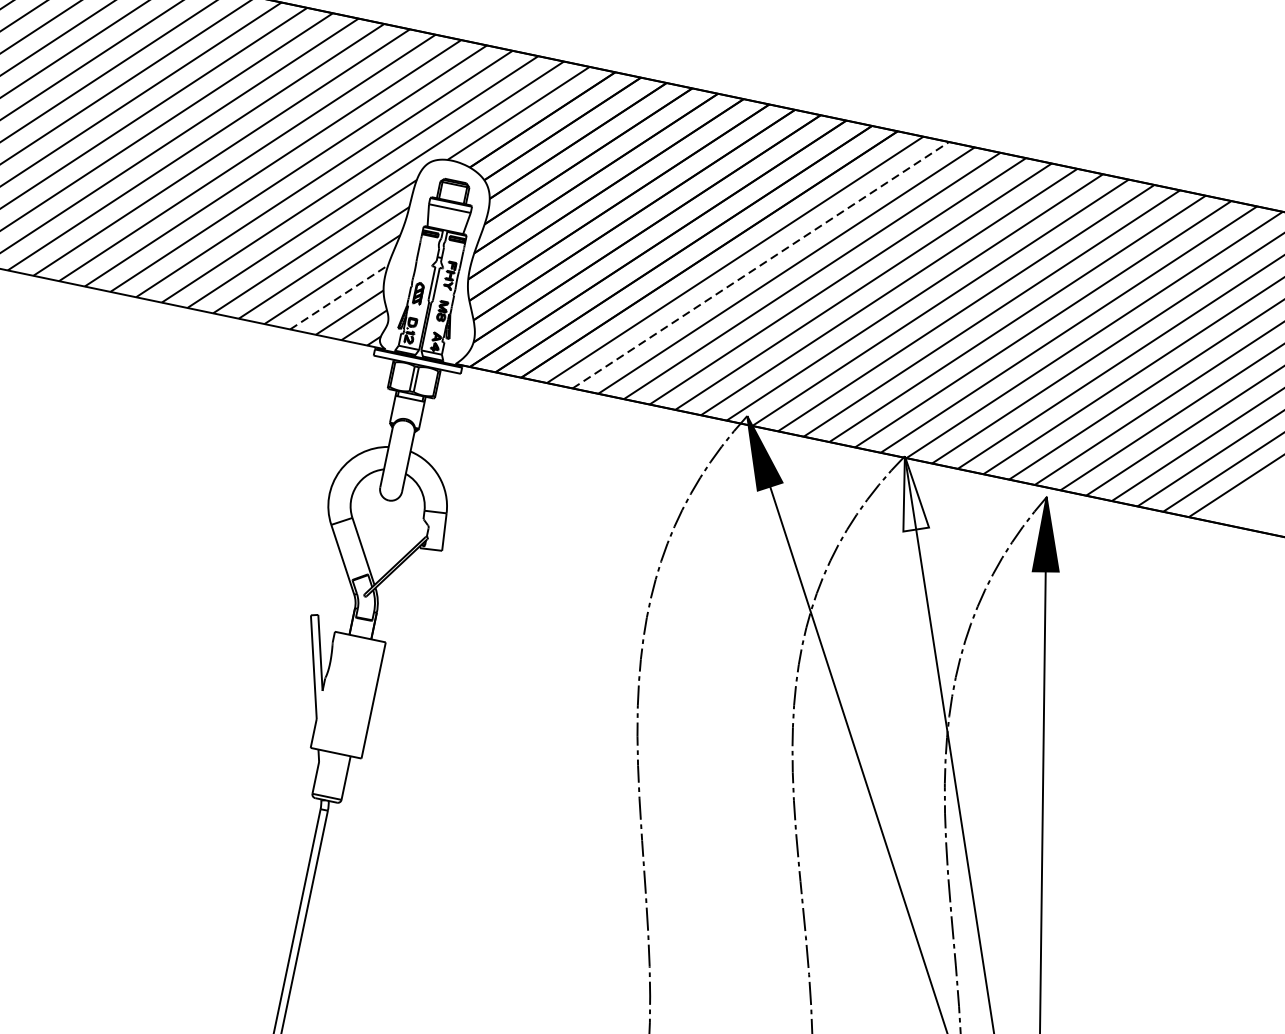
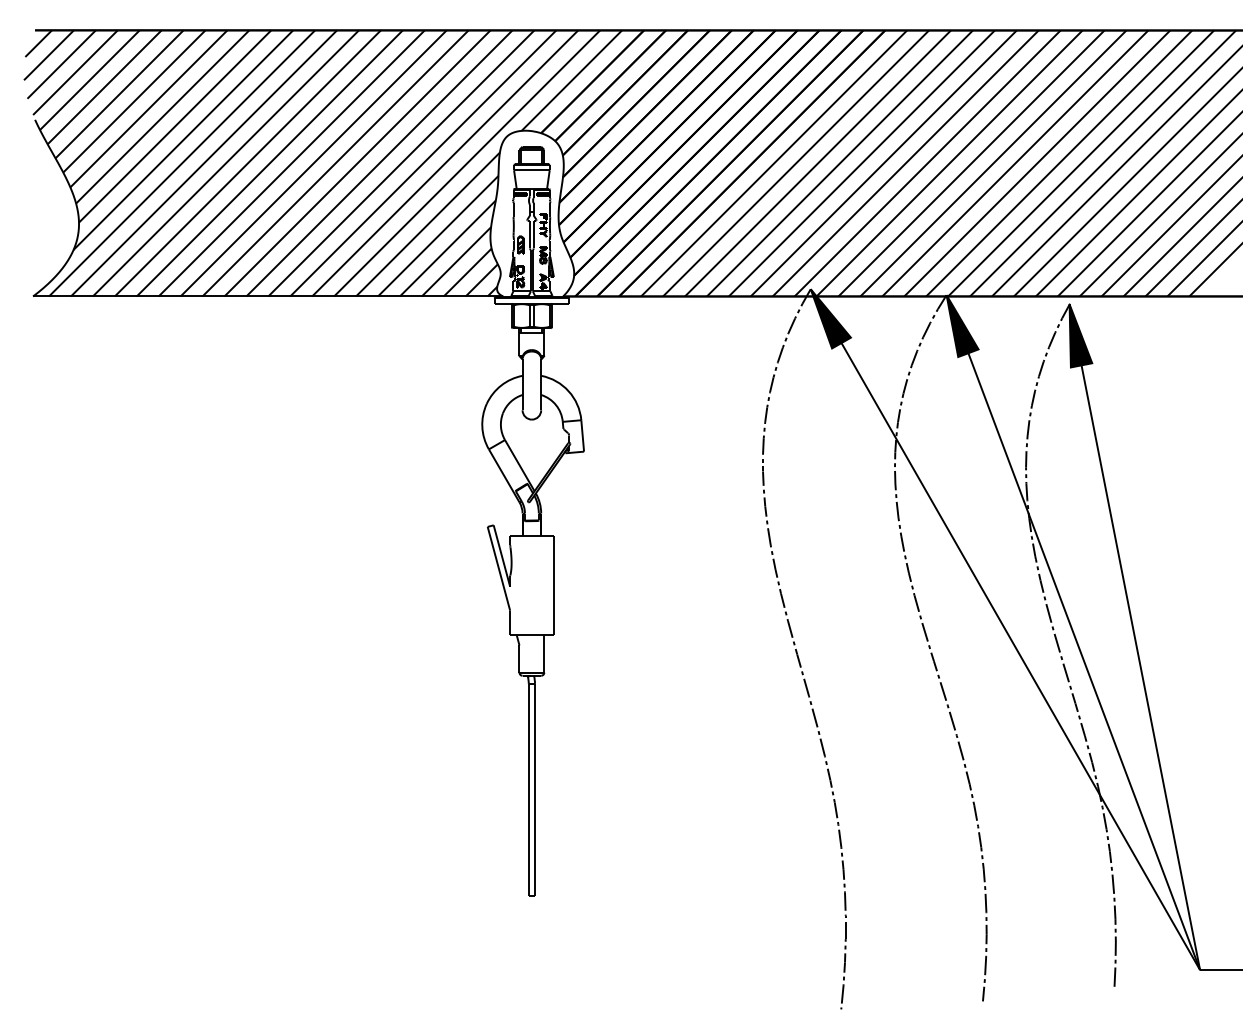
line: (761, 265) -> (796, 163), dashed -> solid
line: (339, 296) -> (456, 261), dashed -> solid
fill: (915, 496) -> (962, 326), added

